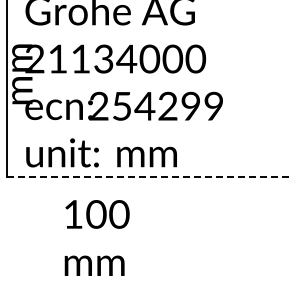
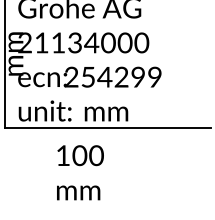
line: (148, 176) -> (107, 128), dashed -> solid
text: (96, 237) -> (79, 172), moved

